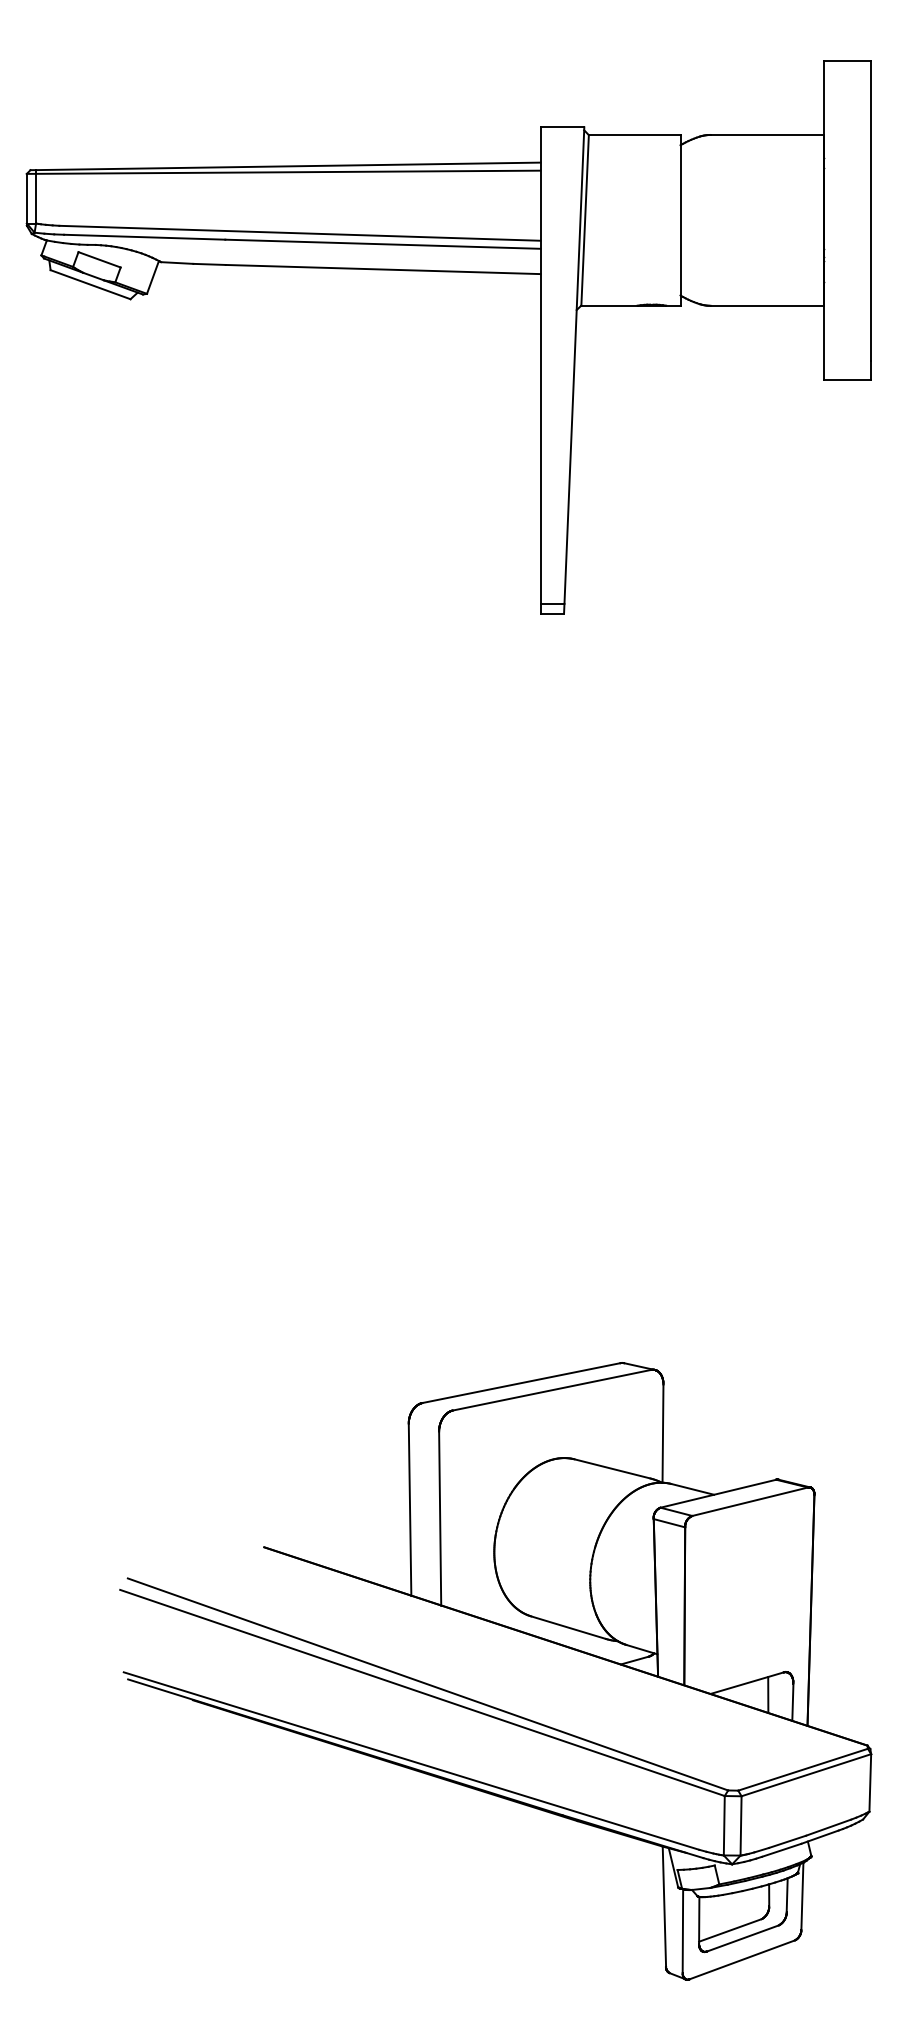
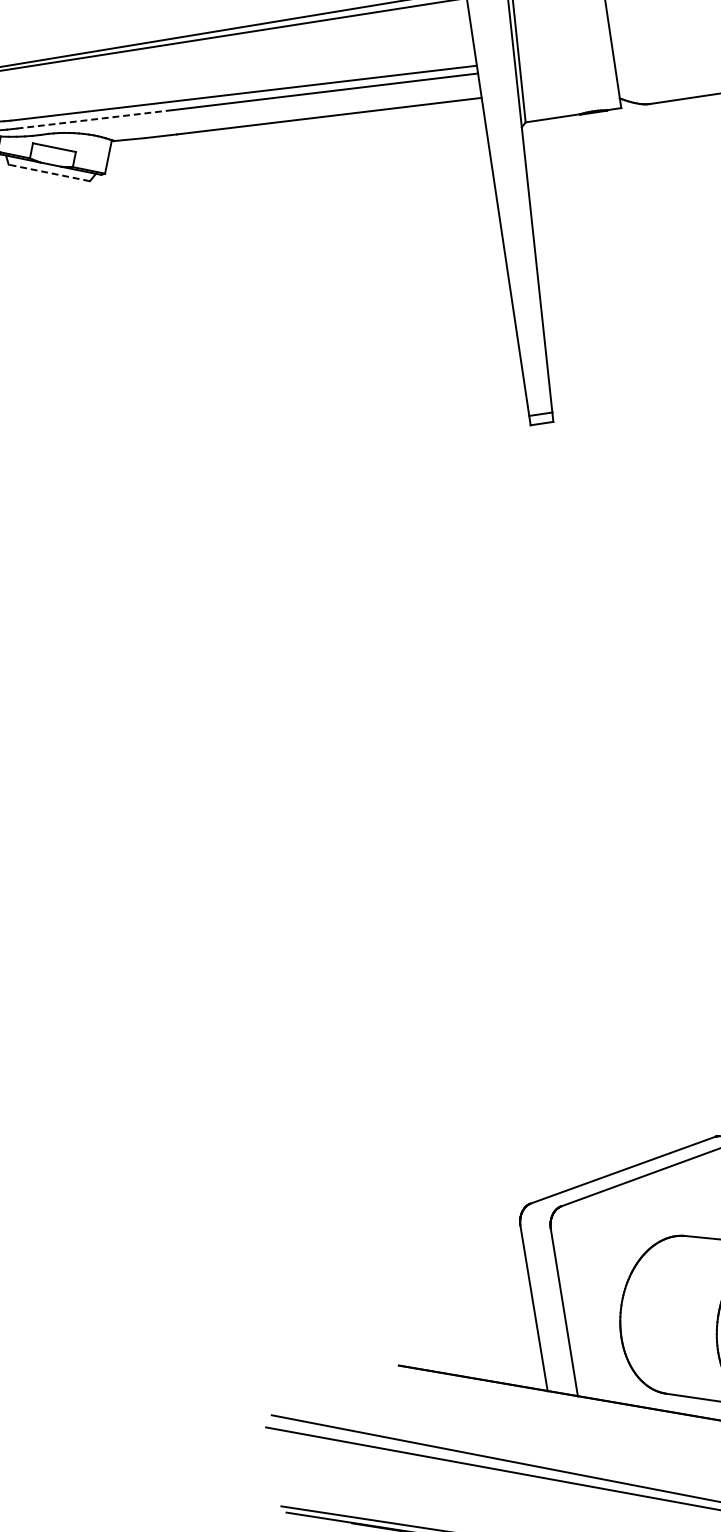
line: (144, 237) -> (94, 119), solid -> dashed
line: (90, 284) -> (49, 172), solid -> dashed

